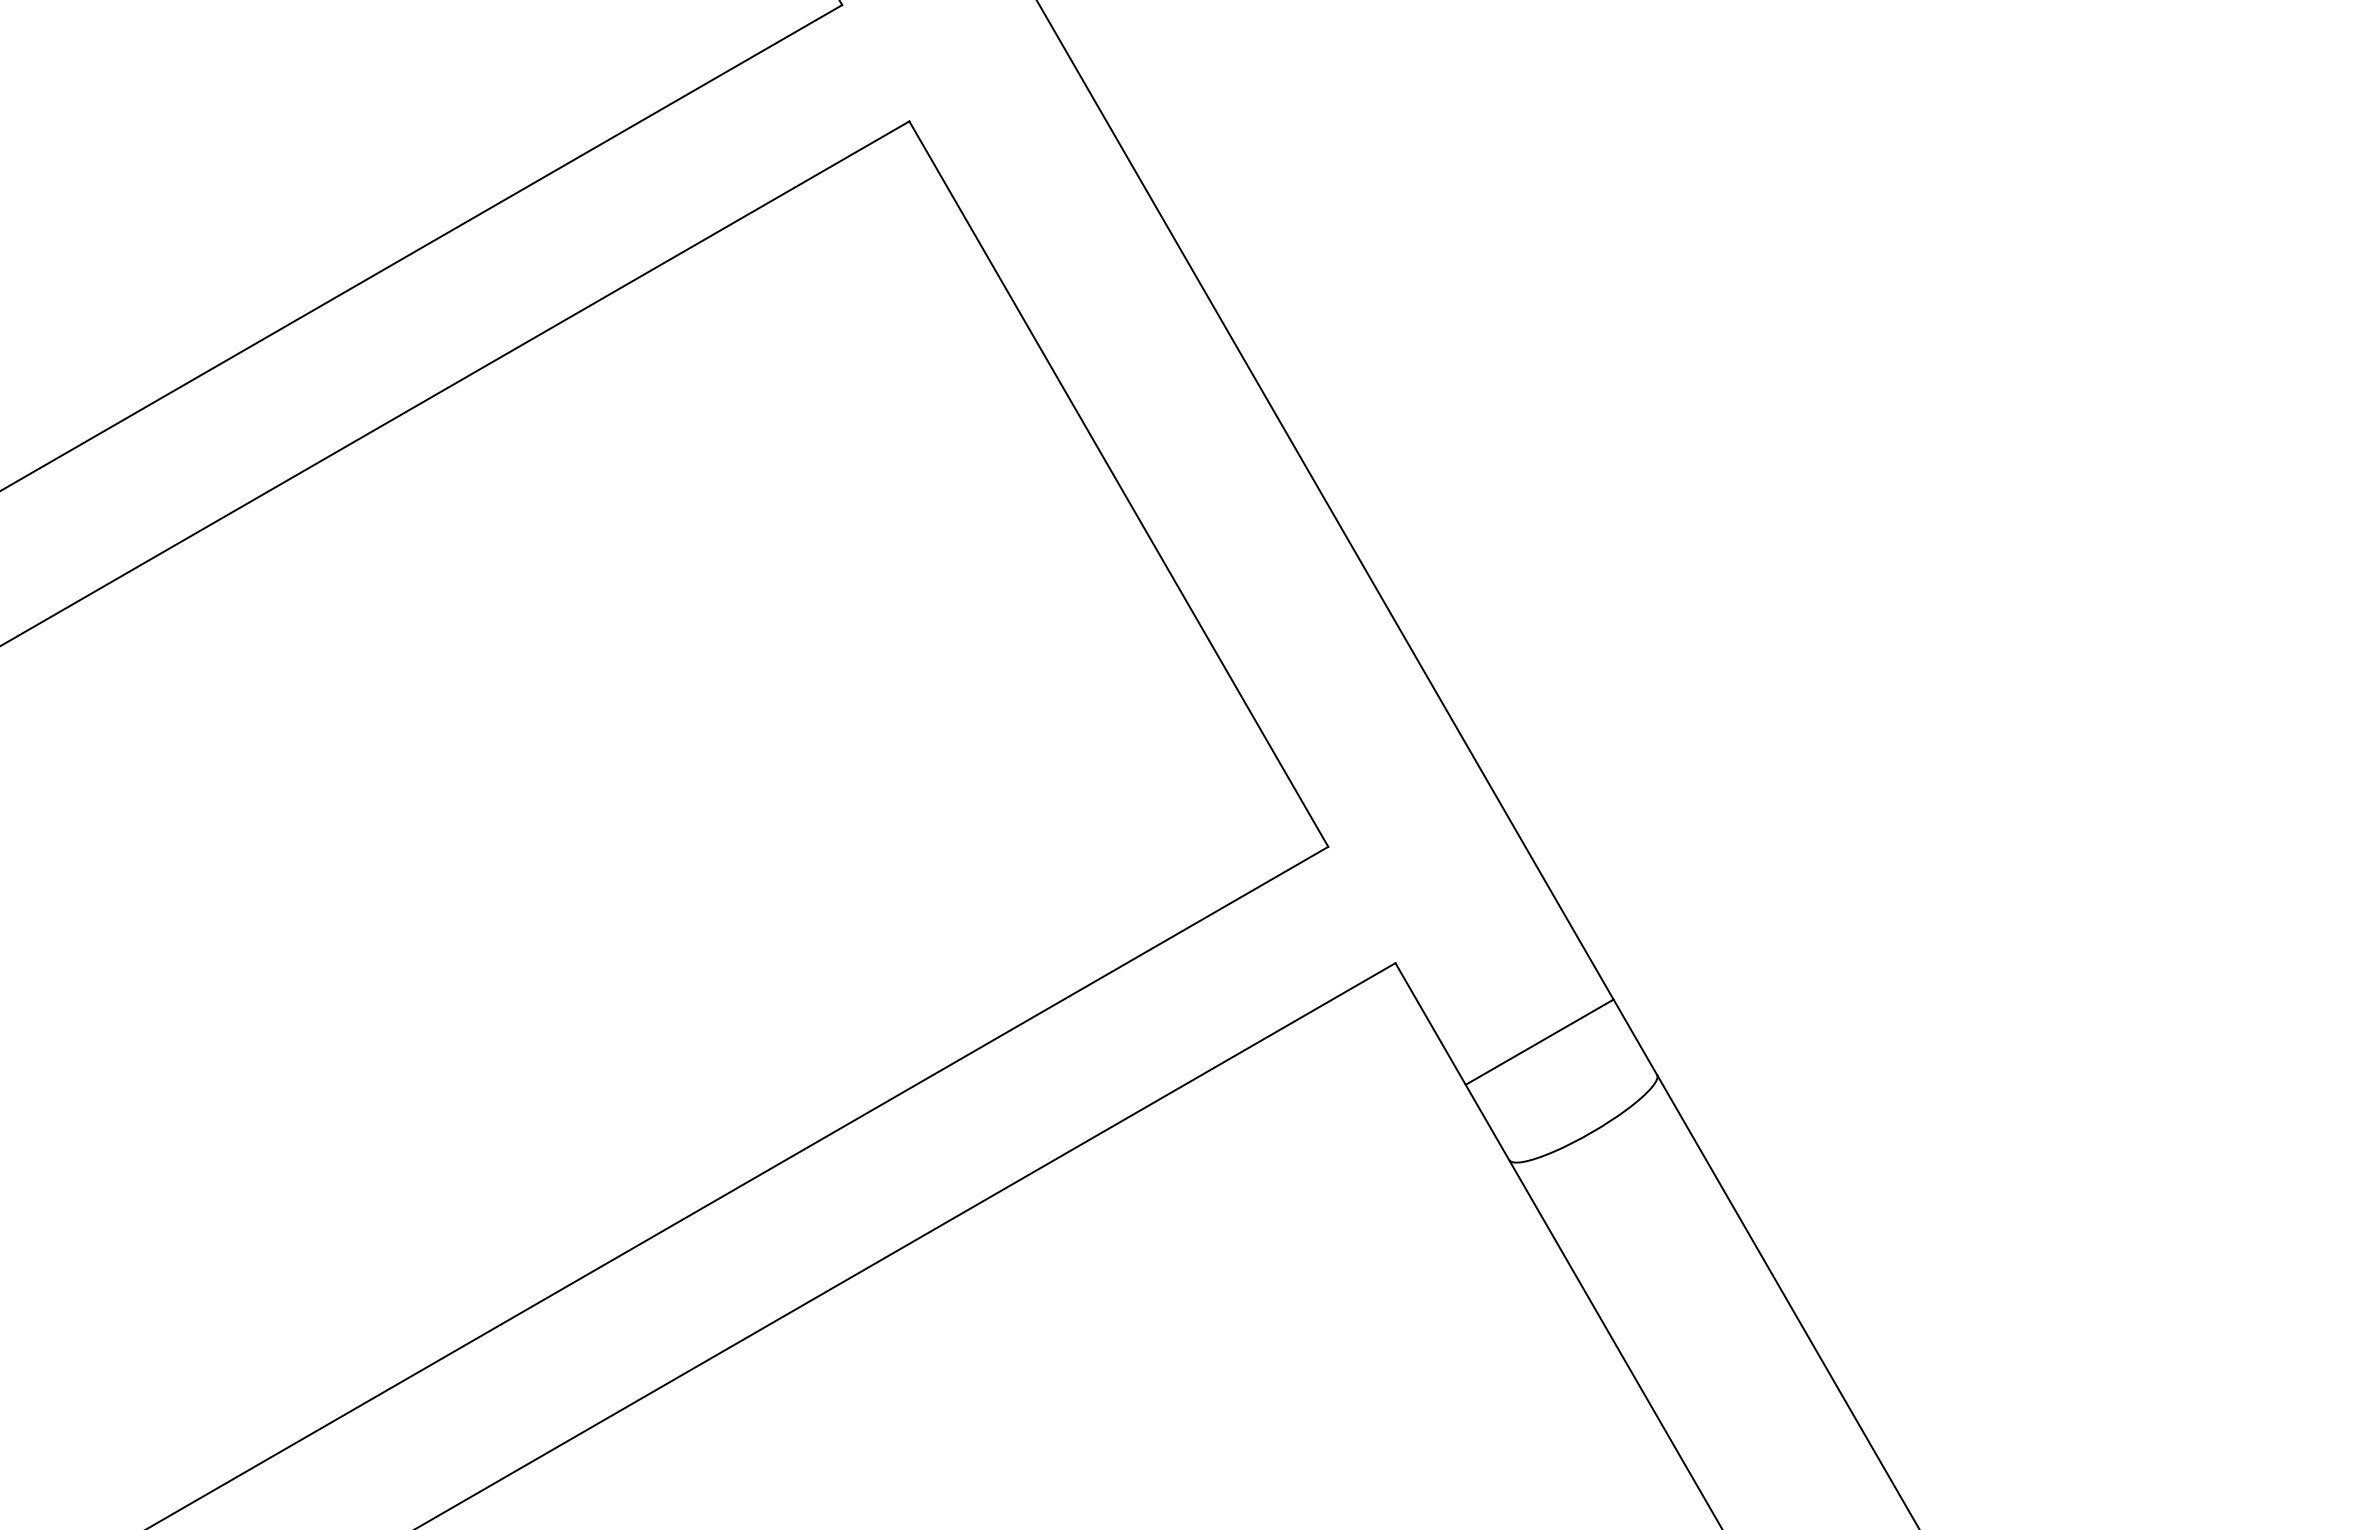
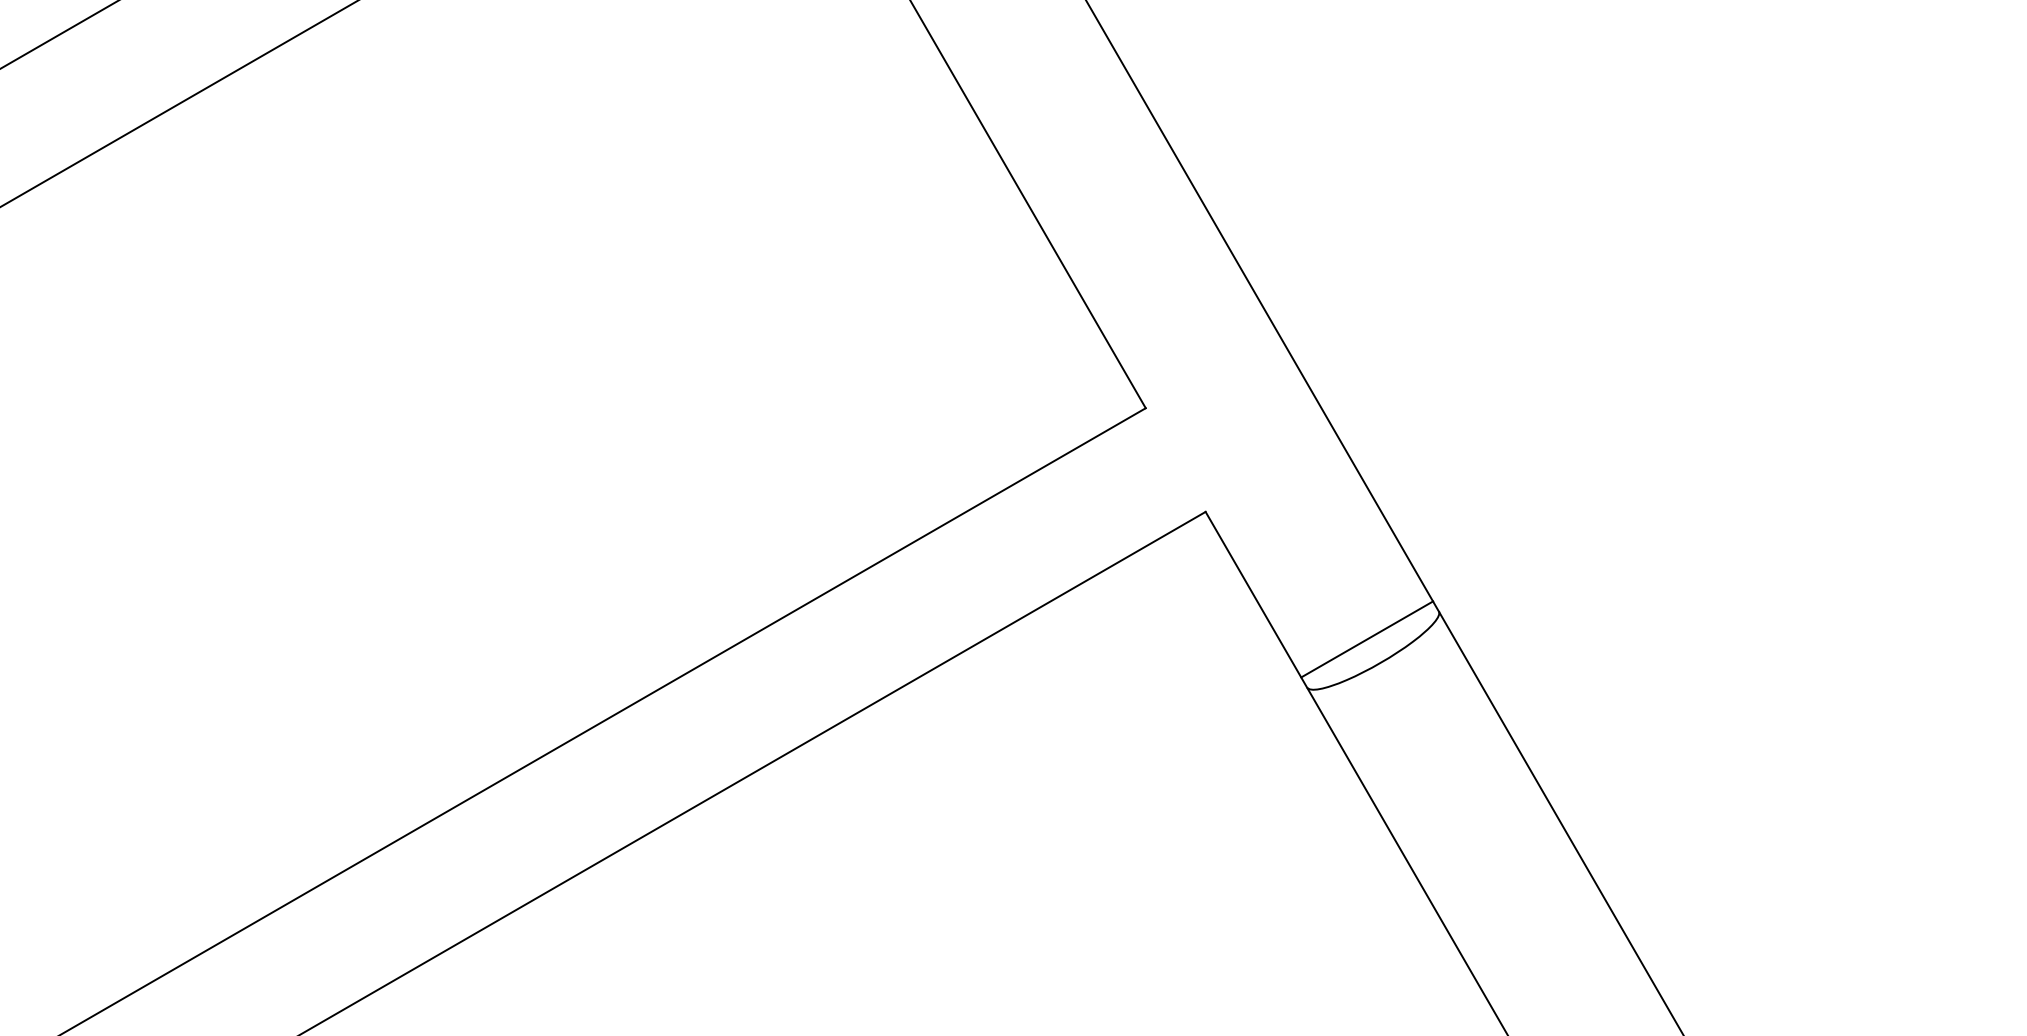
line: (1539, 1041) -> (1367, 638), moved

